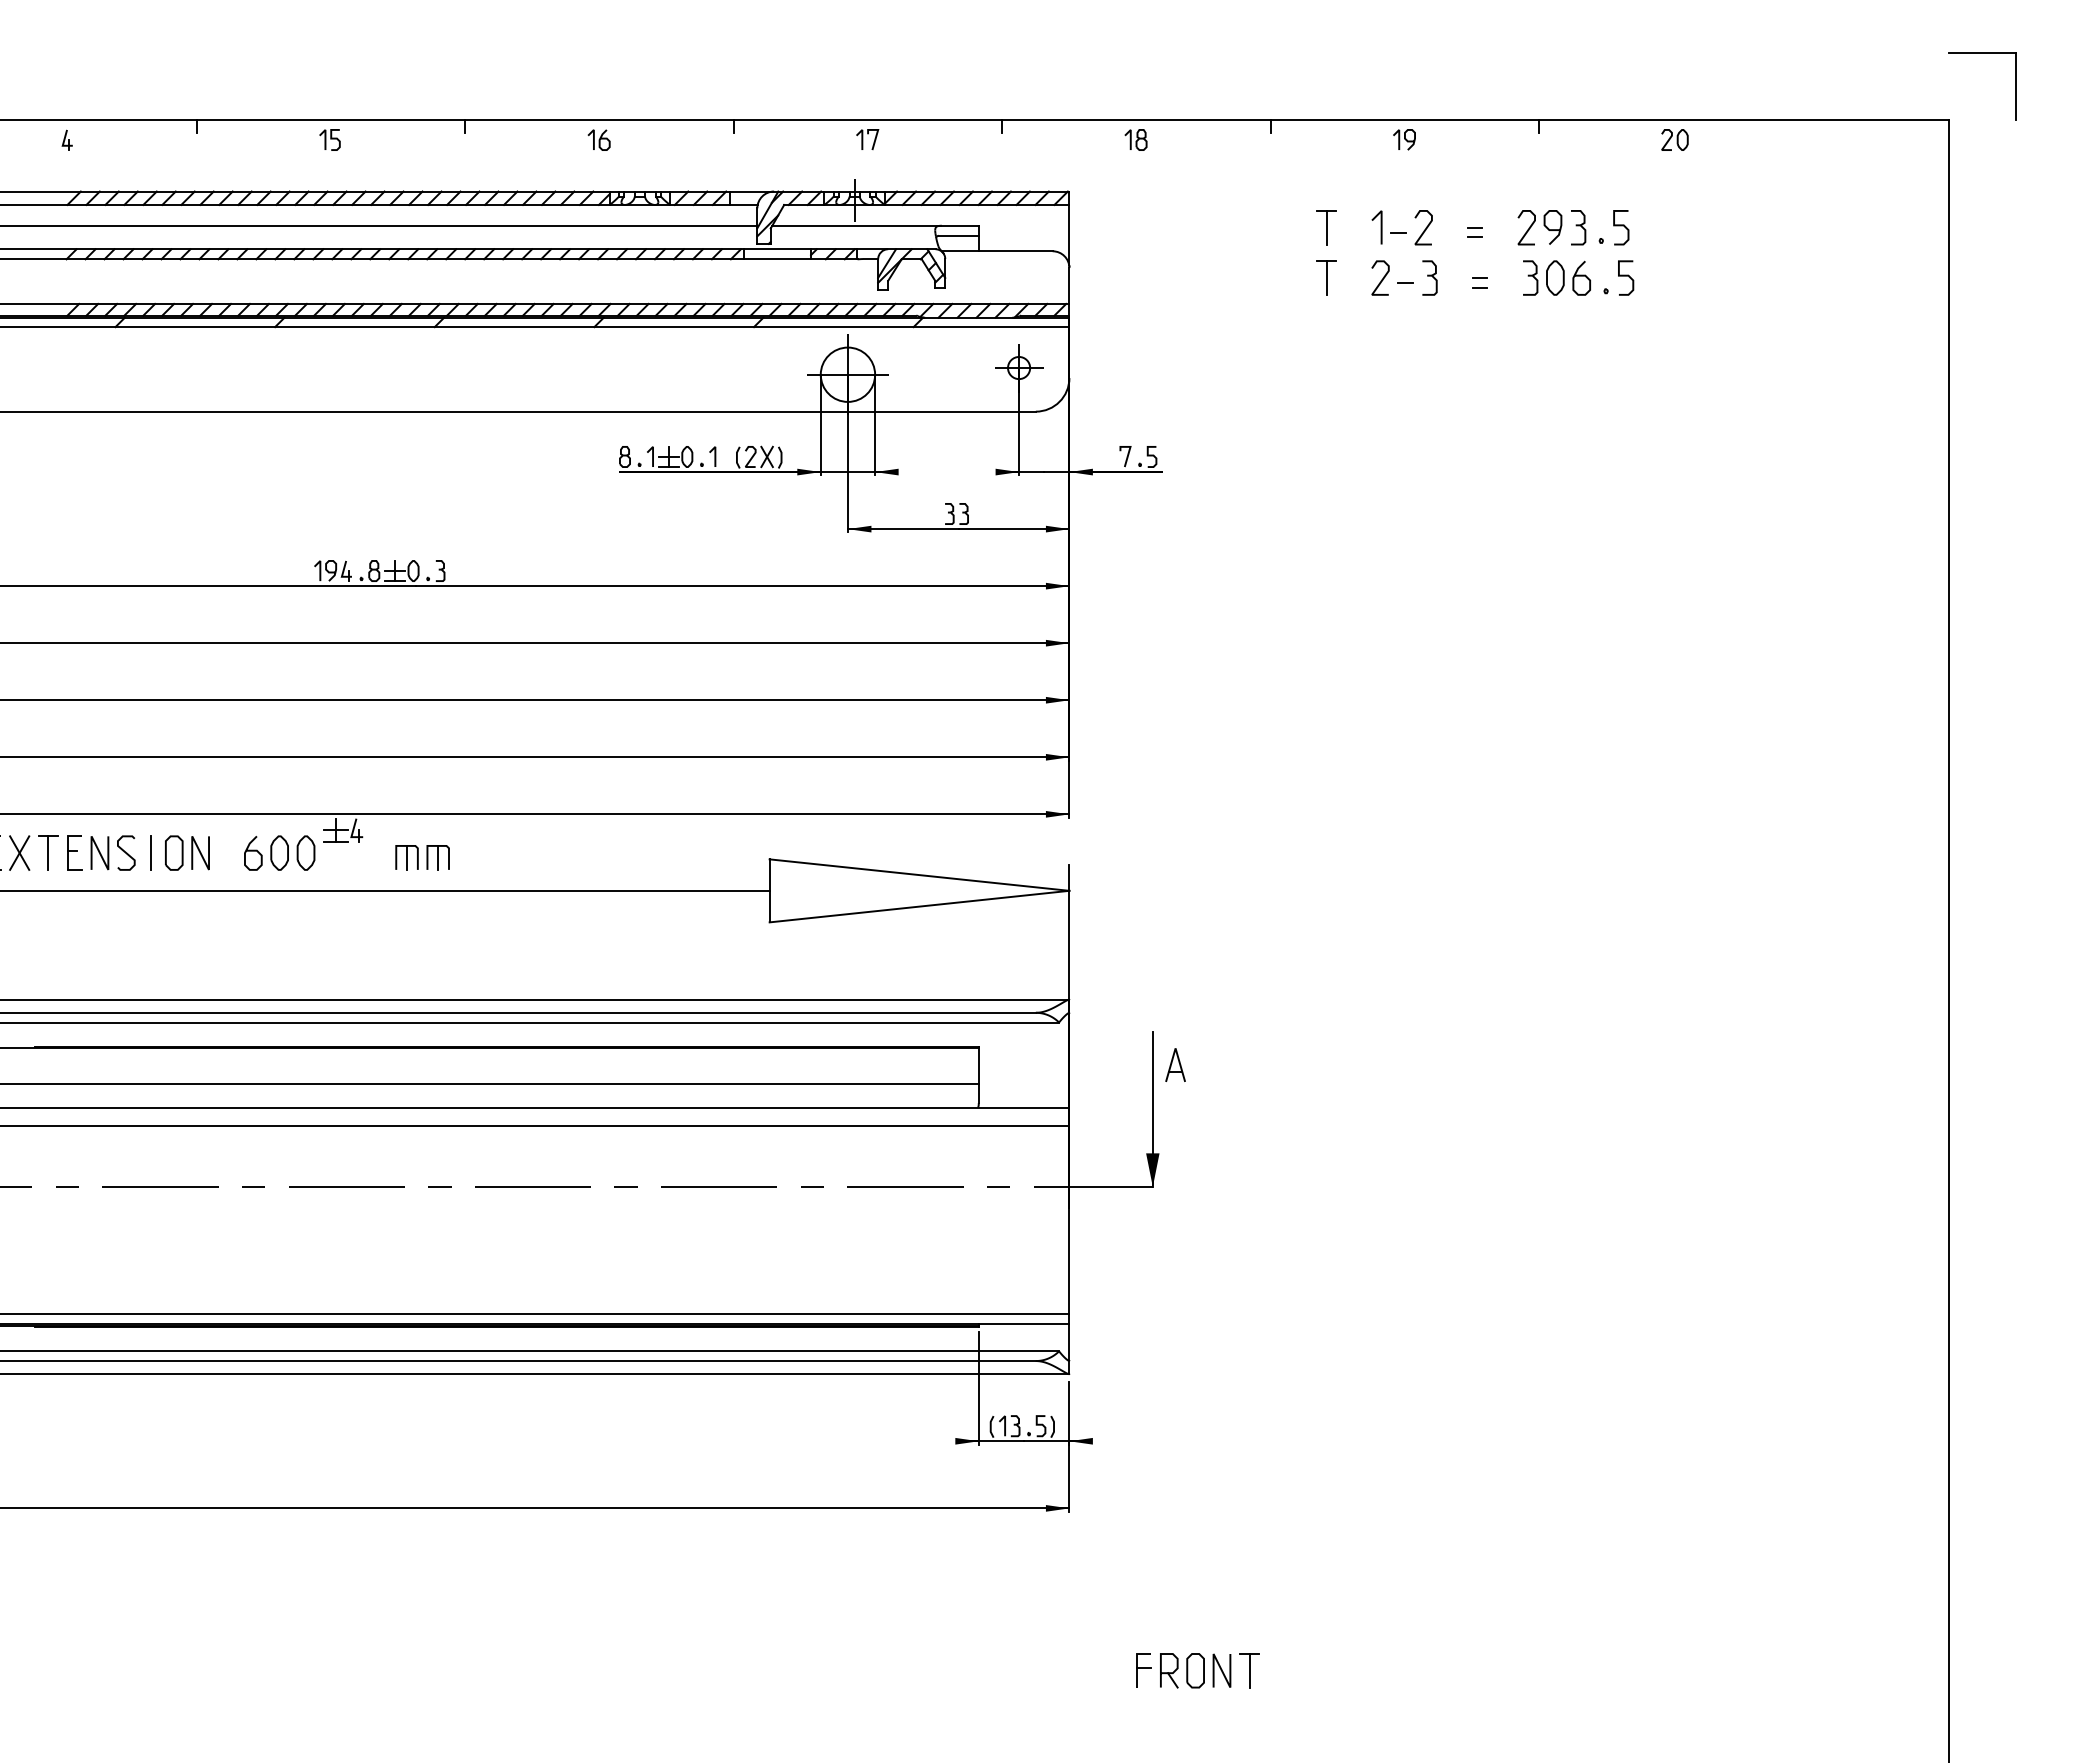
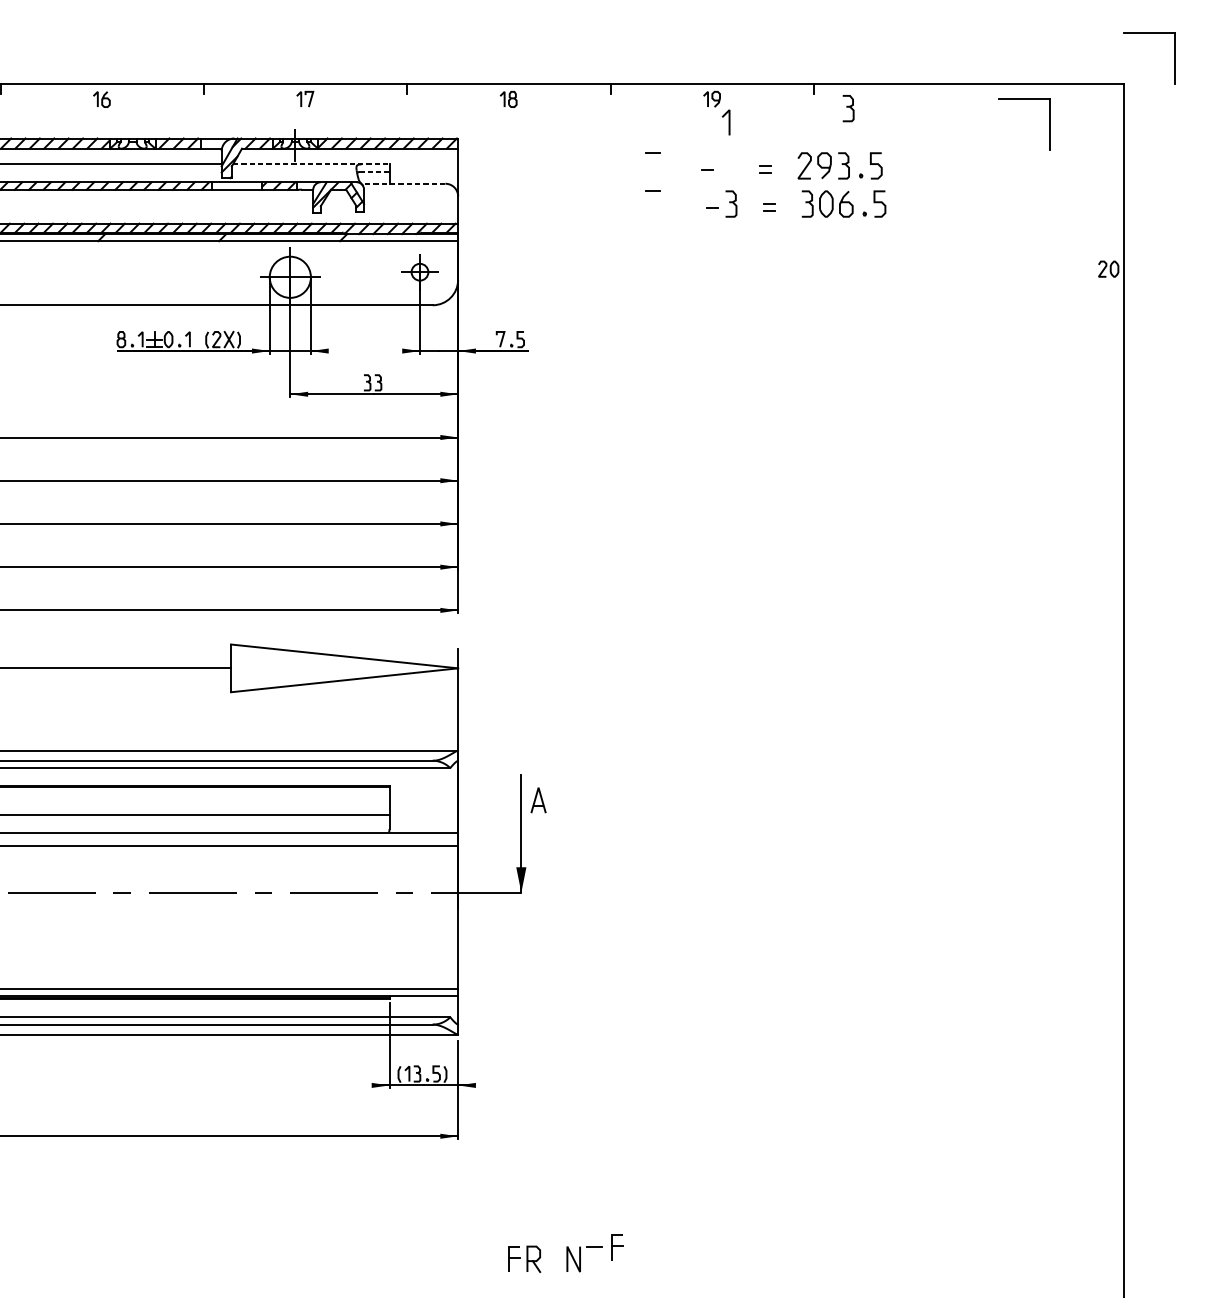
part: (1674, 139) -> (1108, 268), moved
part: (1817, 140) -> (1024, 99), added
part: (1584, 151) -> (848, 108), added
line: (876, 225) -> (311, 164), solid -> dashed
line: (1326, 227) -> (652, 165), removed
line: (1380, 227) -> (728, 122), moved
curve: (1425, 227) -> (727, 165), removed
line: (958, 235) -> (374, 171), solid -> dashed
line: (996, 251) -> (402, 183), solid -> dashed
line: (1326, 277) -> (652, 203), removed
curve: (1382, 278) -> (695, 204), removed
part: (1279, 1655) -> (617, 1247), added
part: (1195, 1670) -> (553, 1259), removed
line: (1249, 1670) -> (594, 1259), removed

